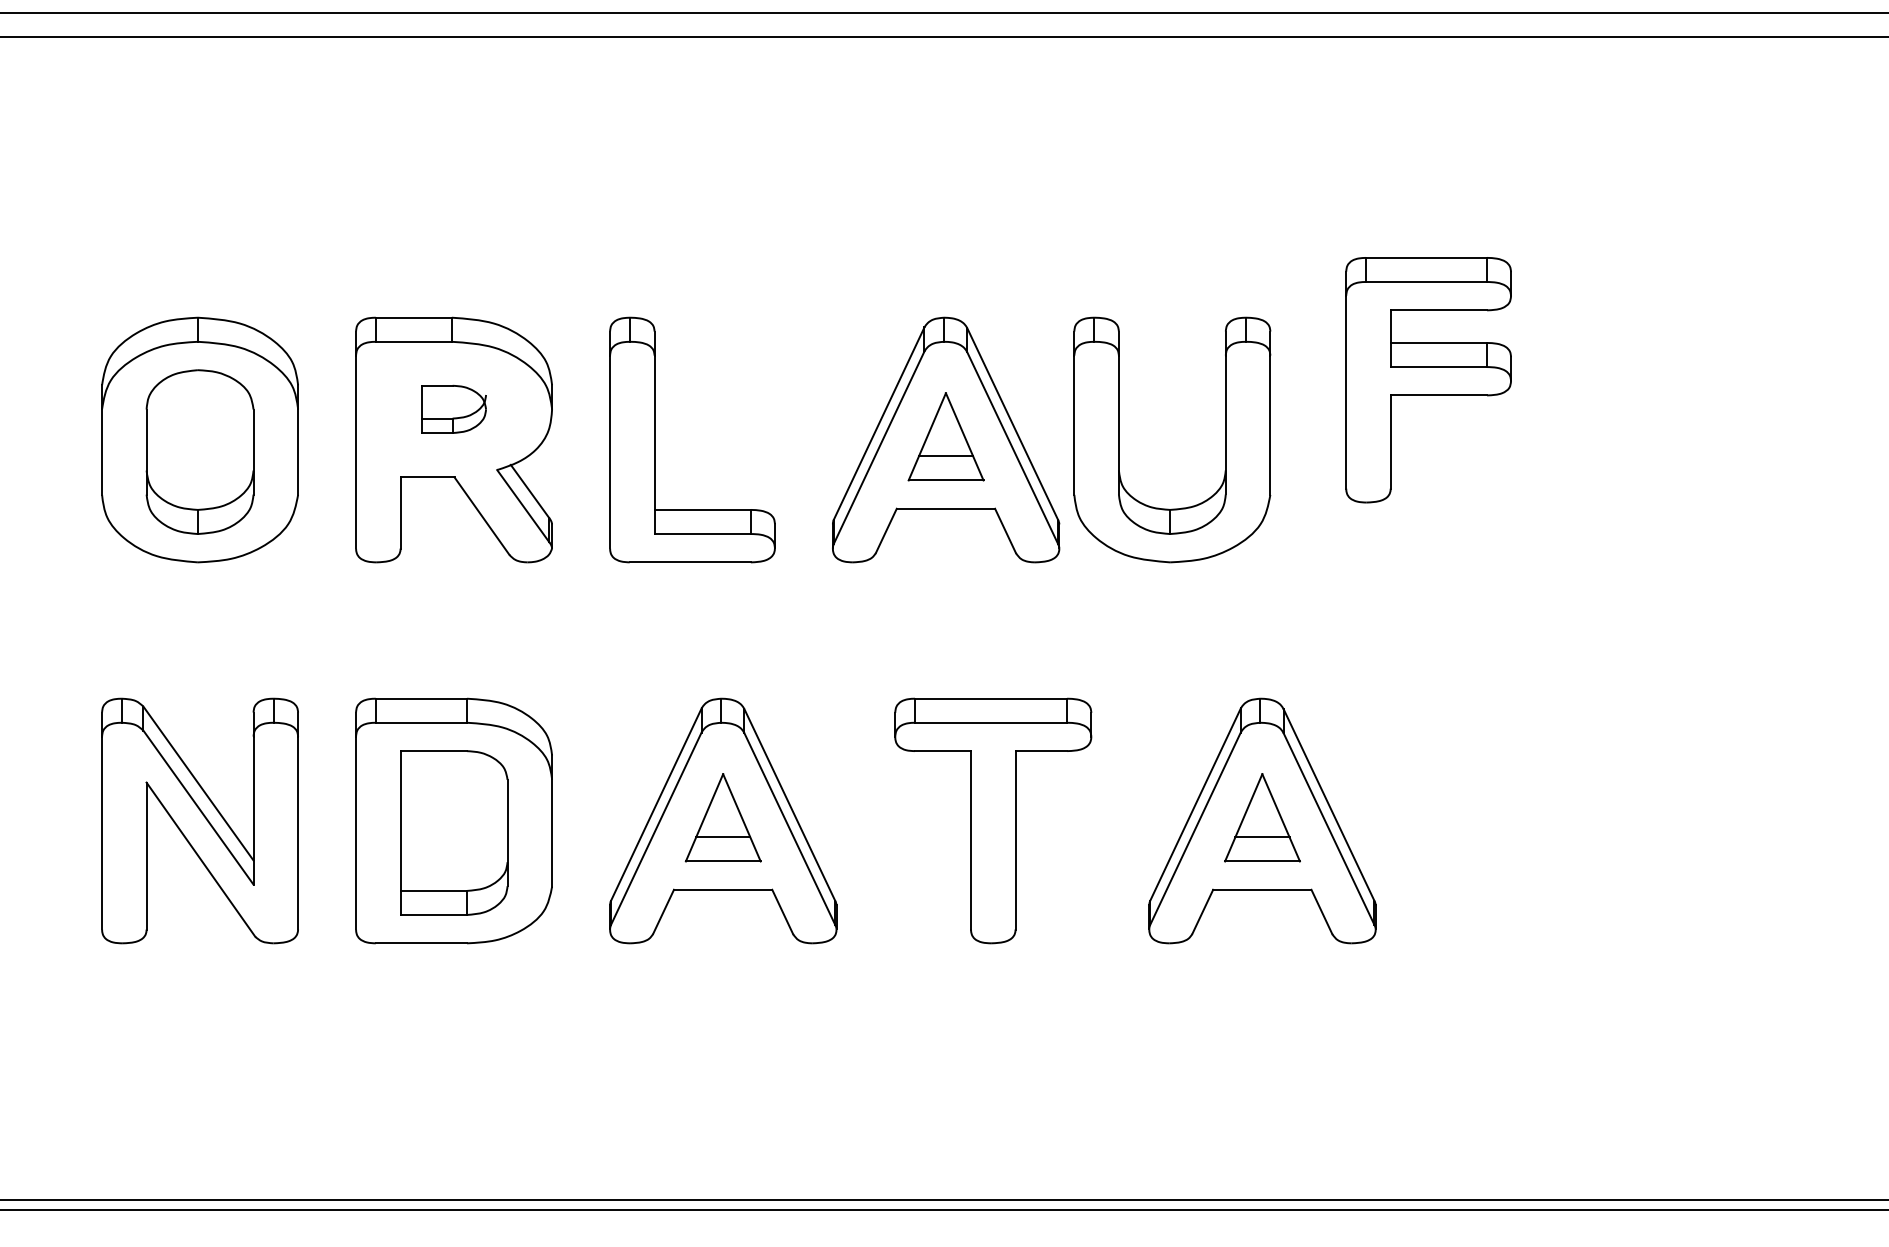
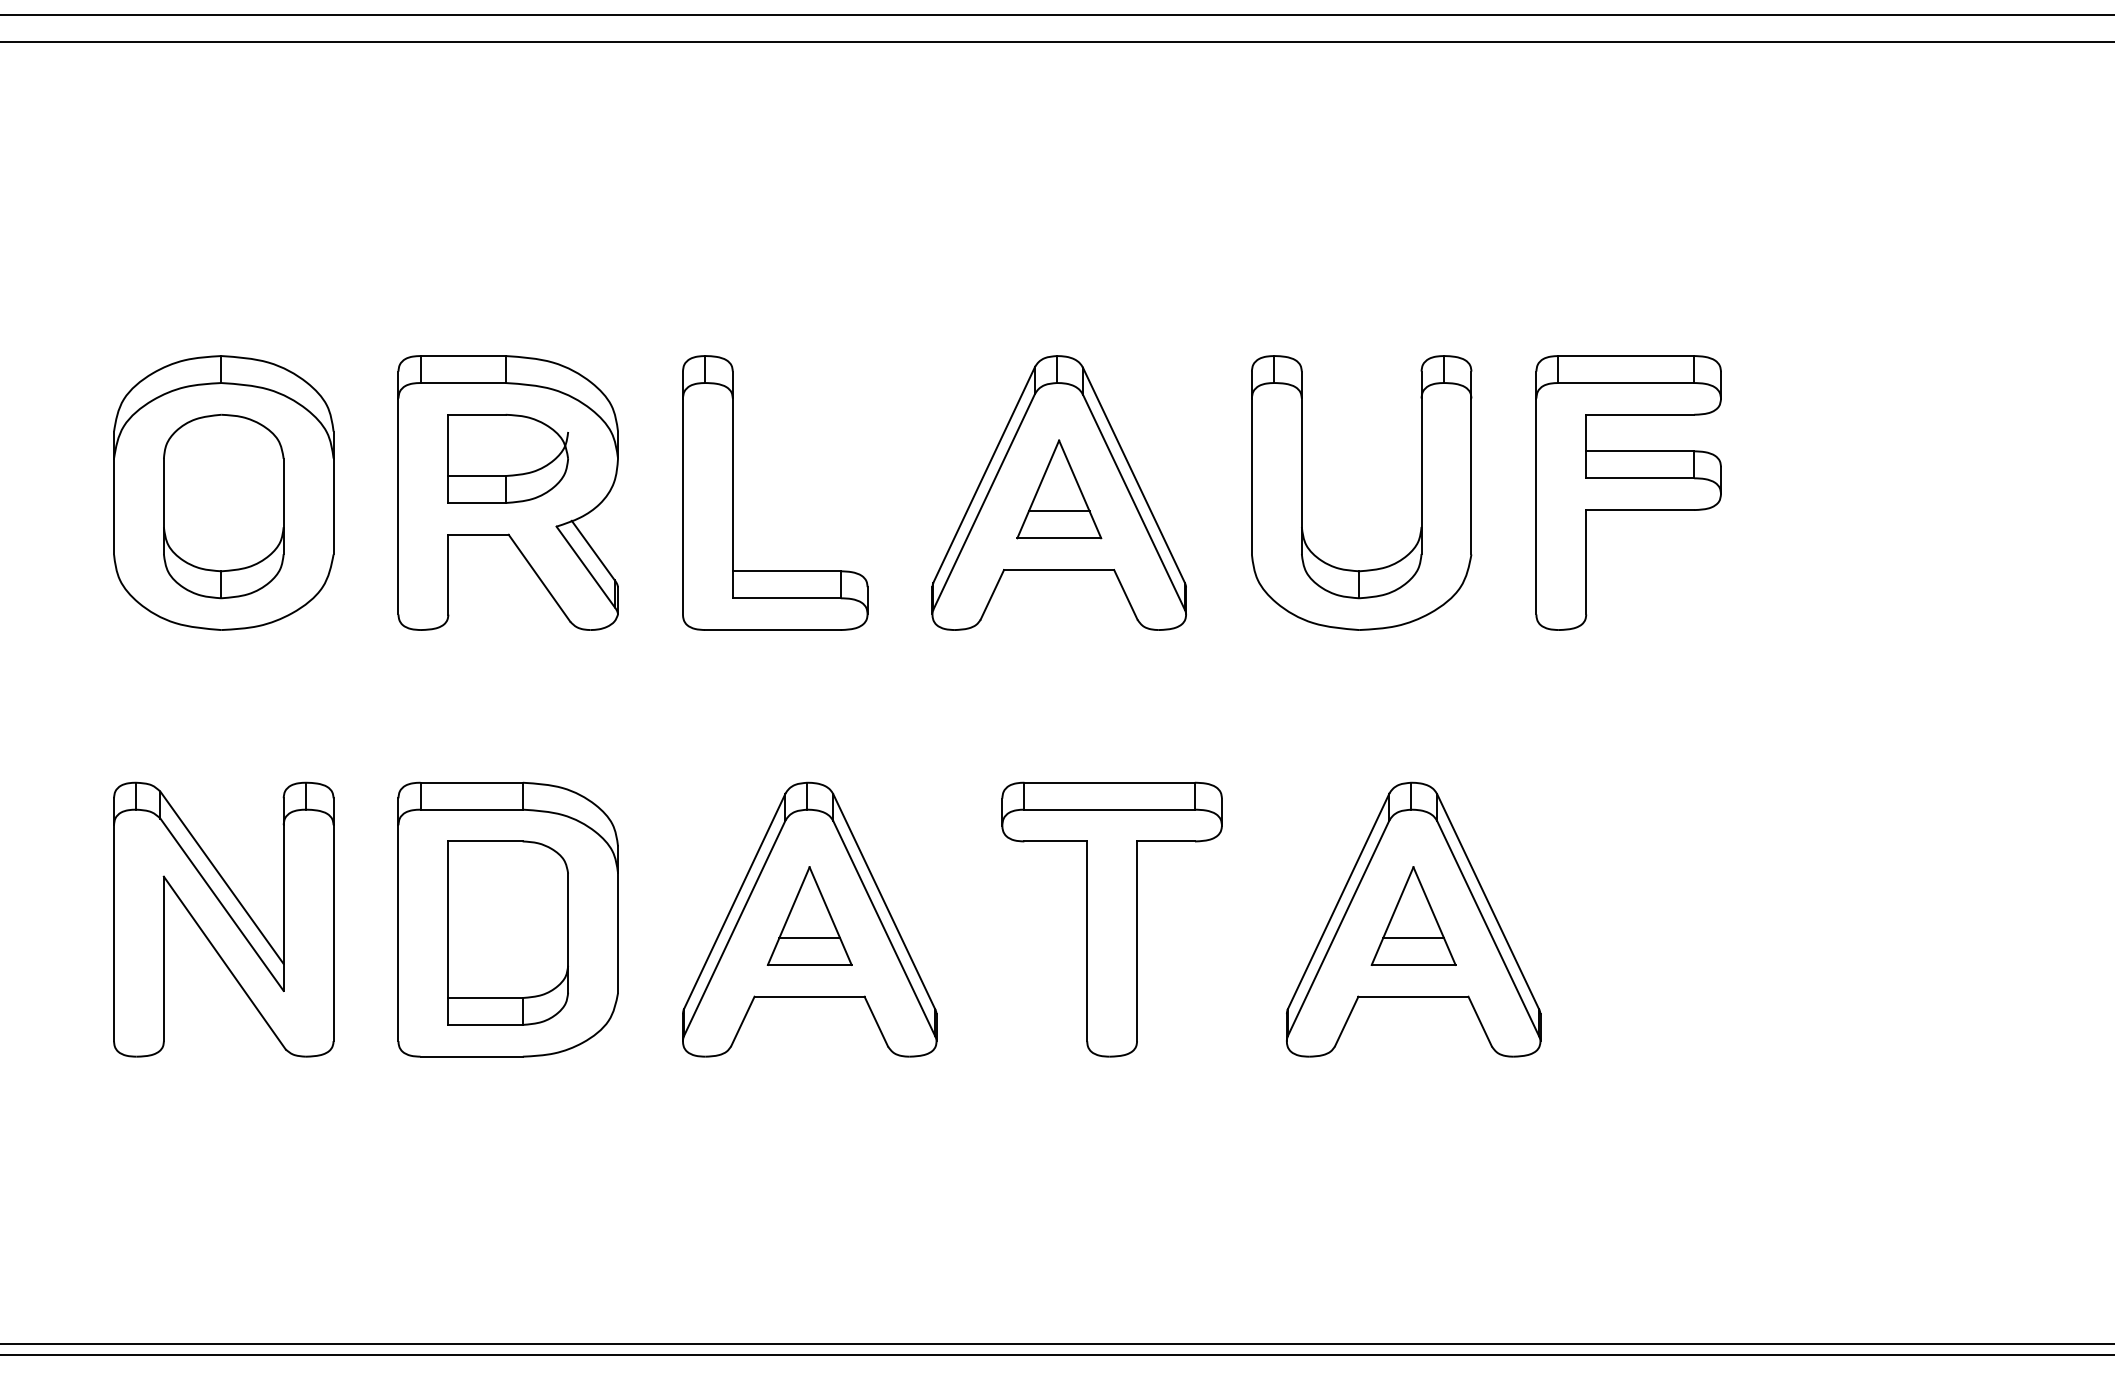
part: (1428, 379) -> (1628, 492), moved
part: (453, 409) -> (507, 458), size x1.67
part: (1119, 439) -> (1302, 492), moved

